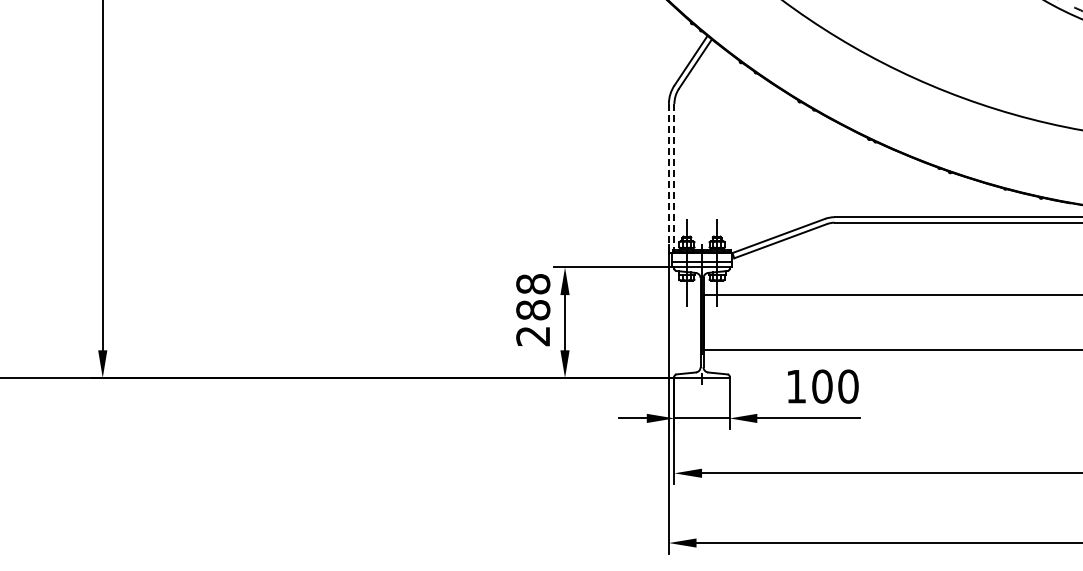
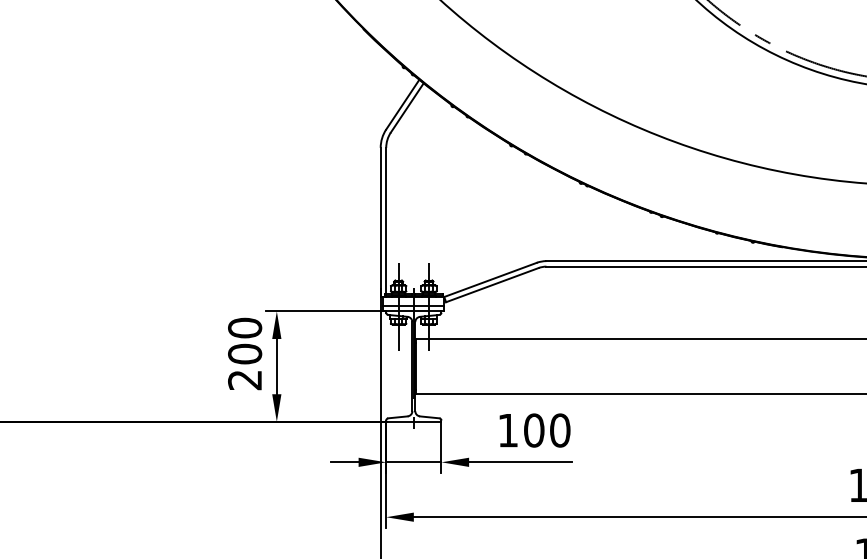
line: (674, 177) -> (386, 221), dashed -> solid
line: (668, 178) -> (380, 222), dashed -> solid
text: (533, 297) -> (245, 341), 288 -> 200

